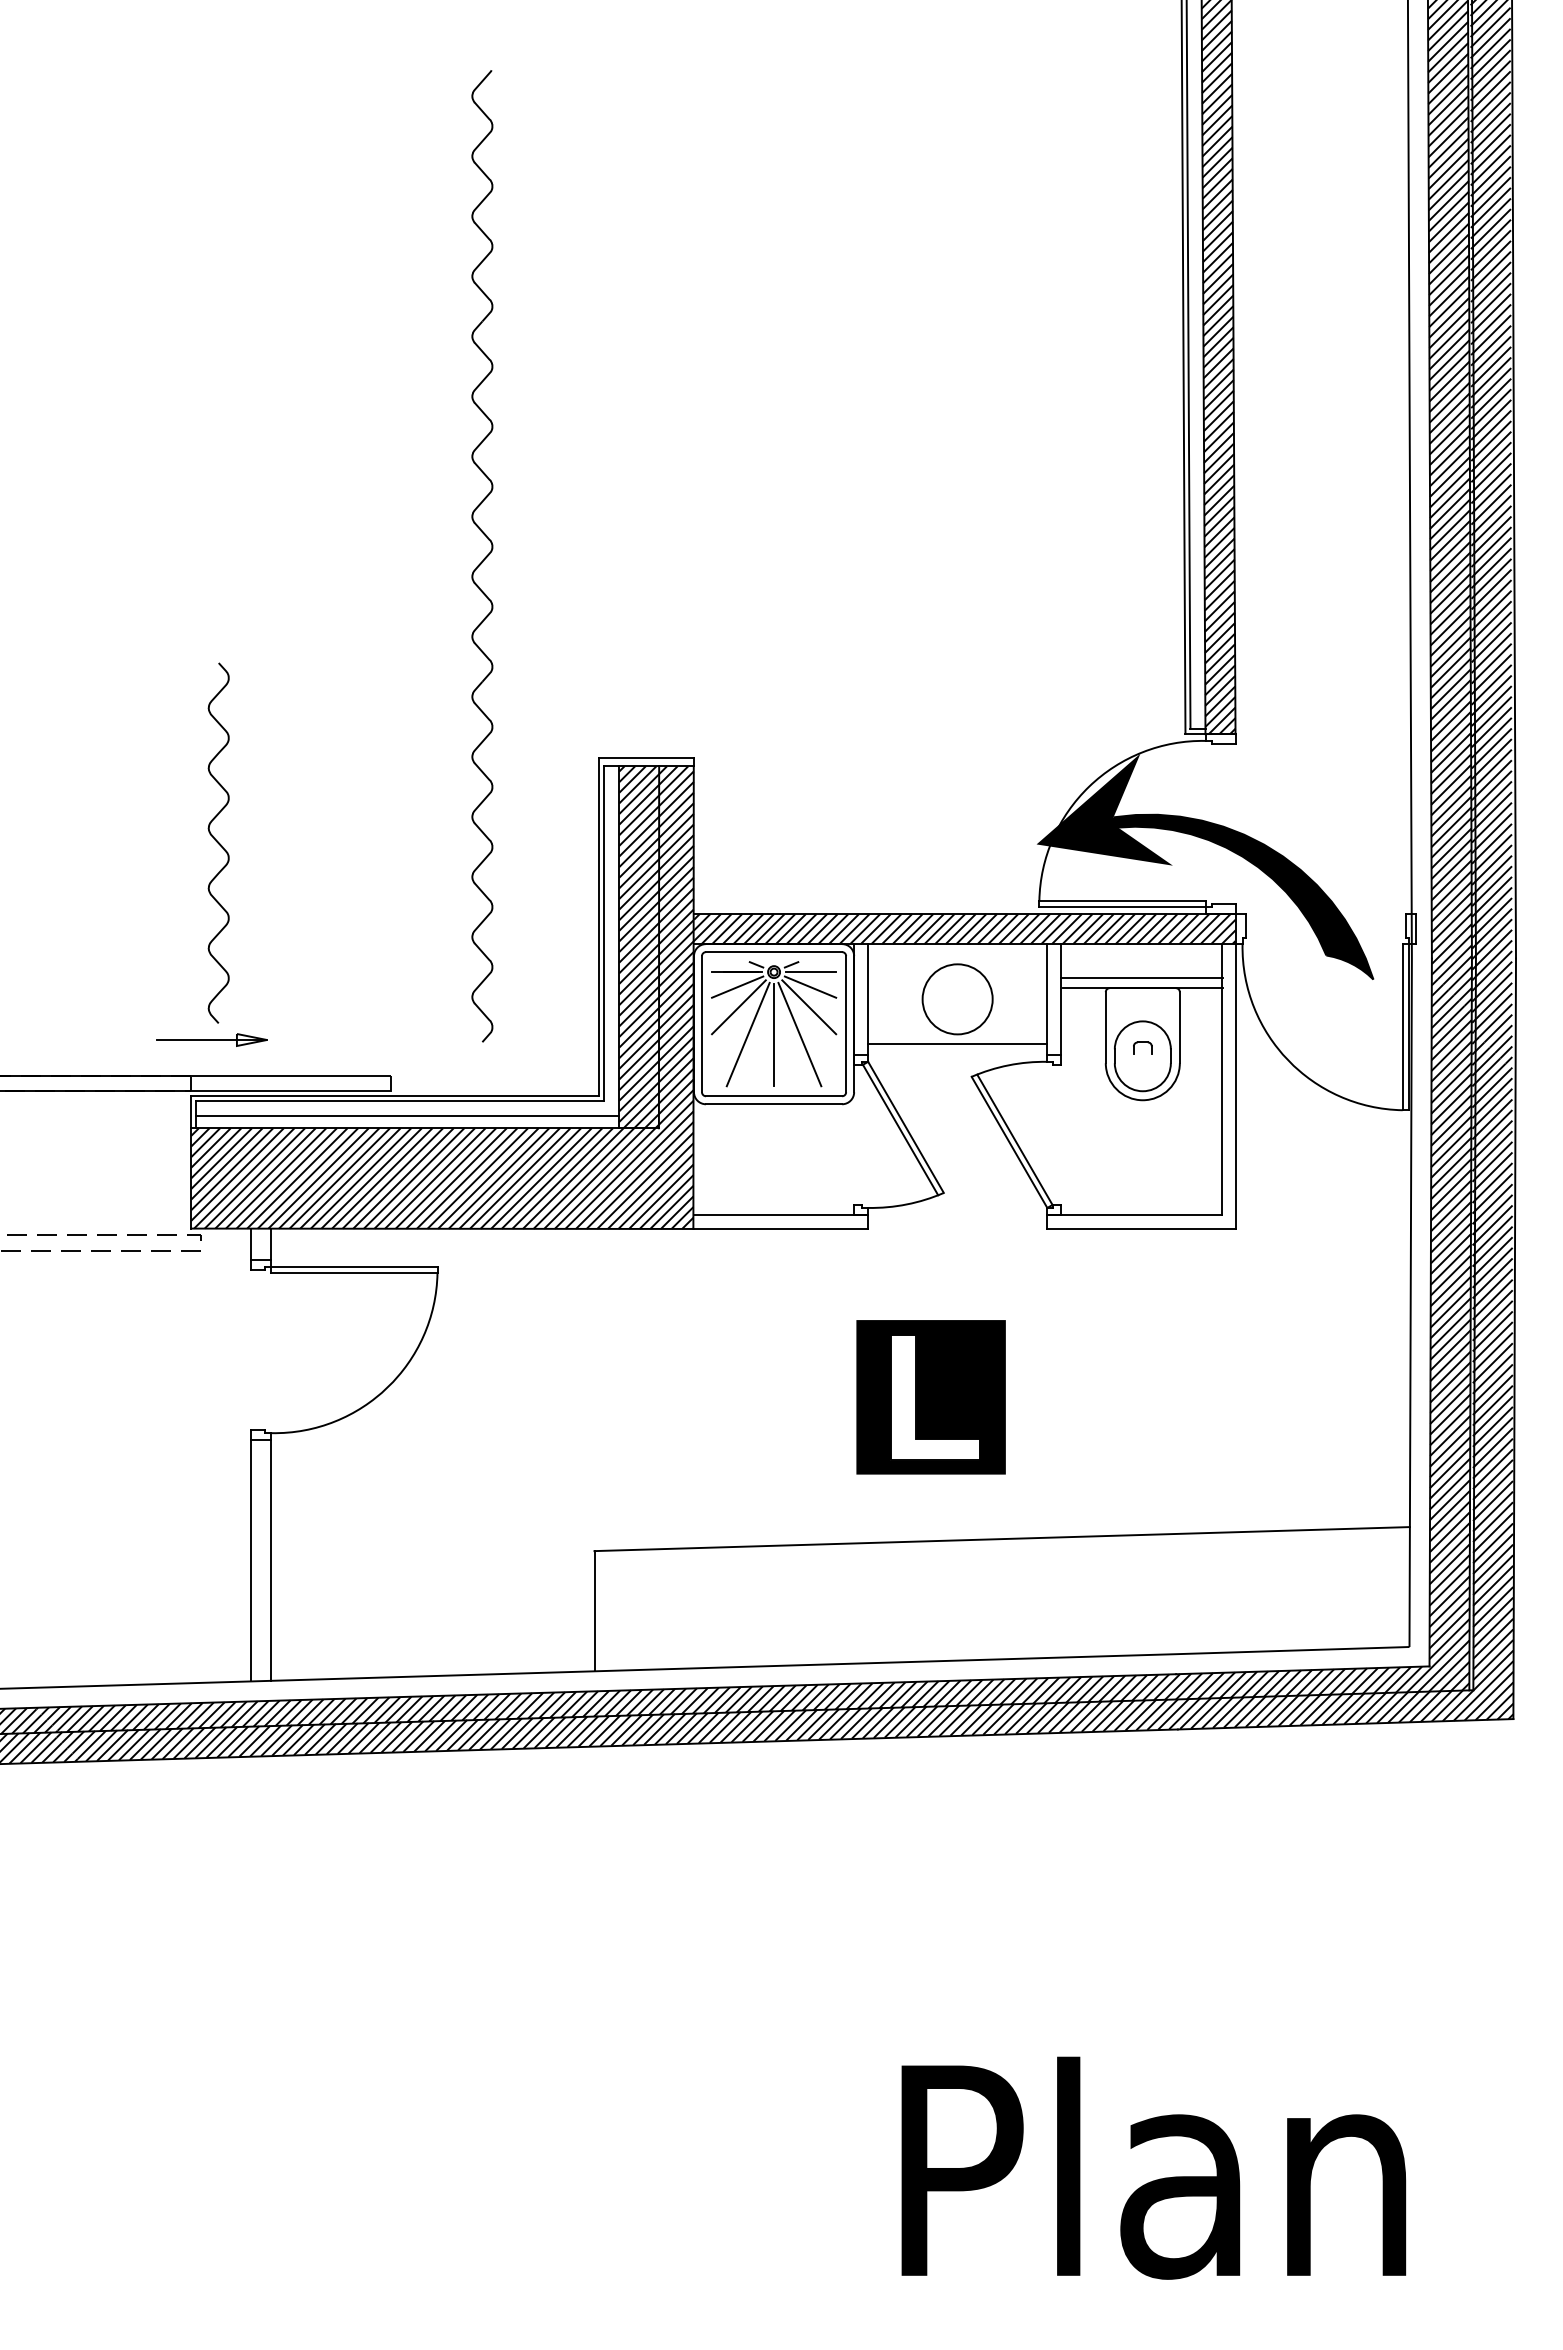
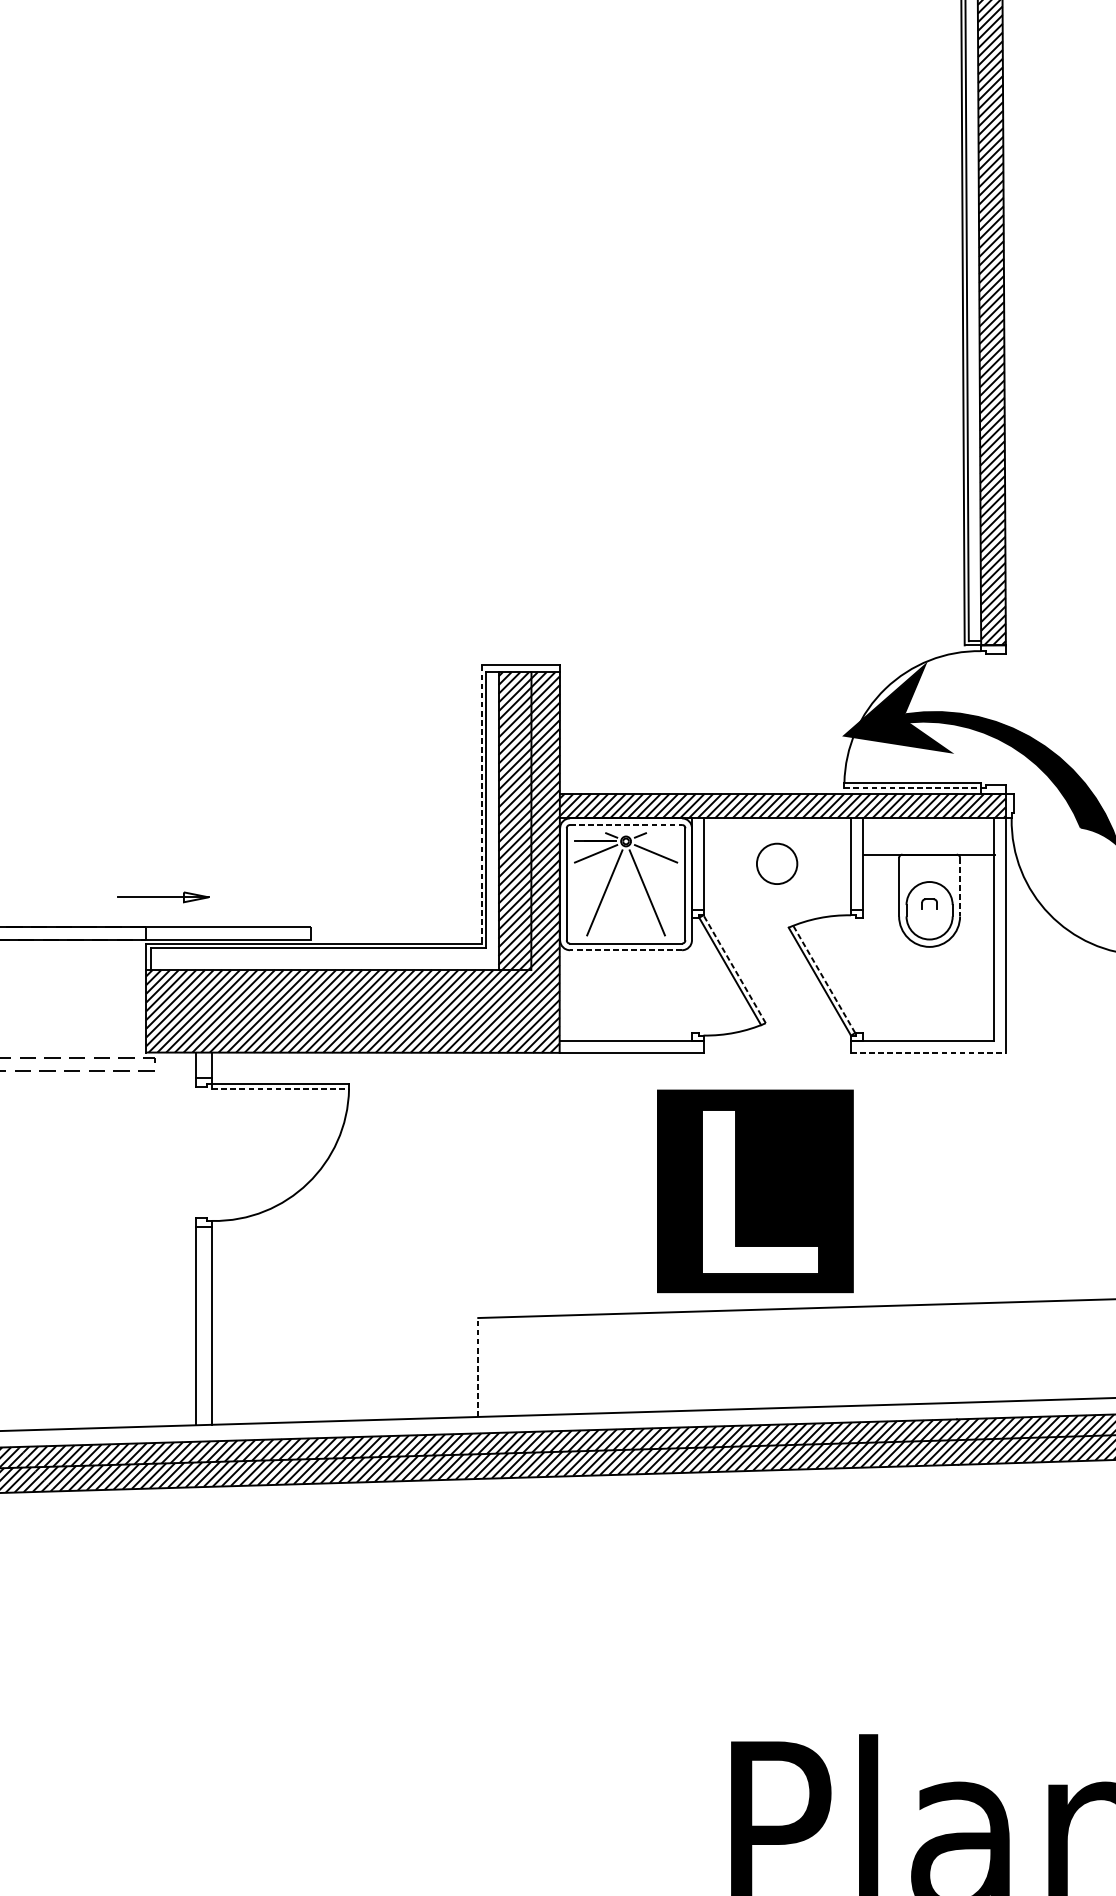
part: (482, 556) -> (386, 499), removed
curve: (218, 842) -> (168, 734), removed
line: (1122, 907) -> (912, 788), solid -> dashed
line: (599, 927) -> (482, 804), solid -> dashed
line: (774, 952) -> (626, 825), solid -> dashed
line: (810, 972) -> (656, 841), removed
line: (1141, 978) -> (928, 846), removed
circle: (957, 999) -> (777, 863), size x0.7
line: (738, 1007) -> (596, 870), removed
line: (809, 1007) -> (655, 870), removed
line: (1179, 1027) -> (959, 887), solid -> dashed
line: (774, 1034) -> (626, 892), removed
line: (957, 1044) -> (777, 901), removed
line: (773, 1104) -> (625, 950), solid -> dashed
line: (407, 1116) -> (324, 960), removed
line: (906, 1127) -> (735, 969), solid -> dashed
line: (1014, 1139) -> (823, 979), solid -> dashed
line: (1141, 1228) -> (928, 1052), solid -> dashed
line: (354, 1273) -> (280, 1089), solid -> dashed
part: (930, 1397) -> (754, 1191), size x1.6
line: (594, 1610) -> (478, 1366), solid -> dashed

